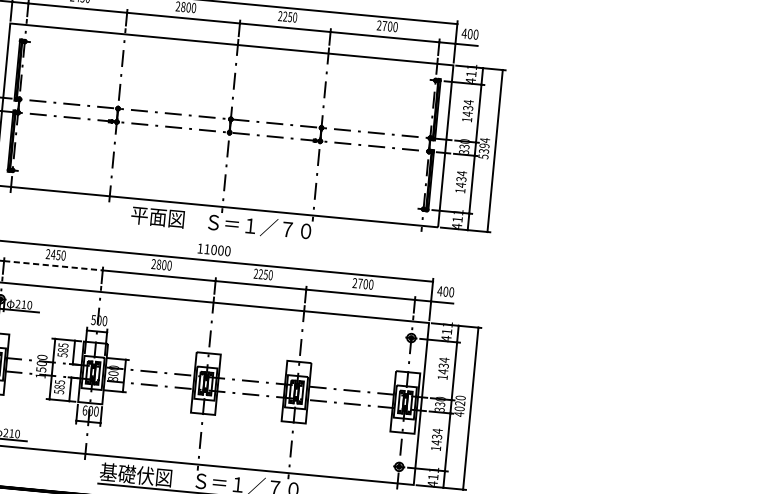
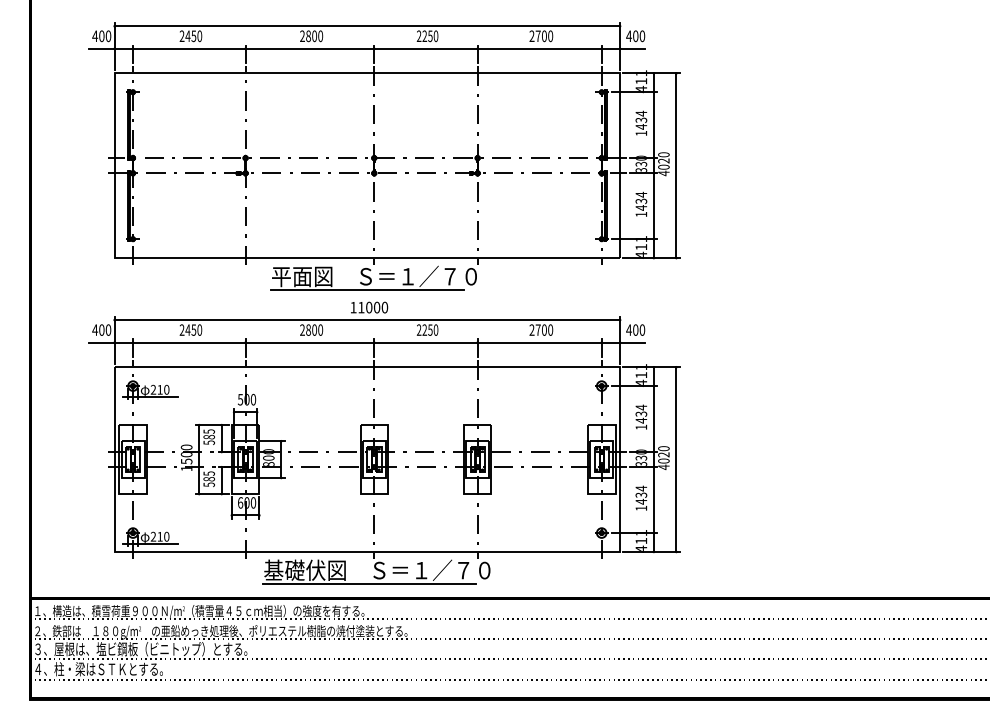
text: (483, 148) -> (663, 164), 5394 -> 4020
line: (213, 234) -> (366, 290), added
line: (53, 265) -> (189, 342), dashed -> solid

